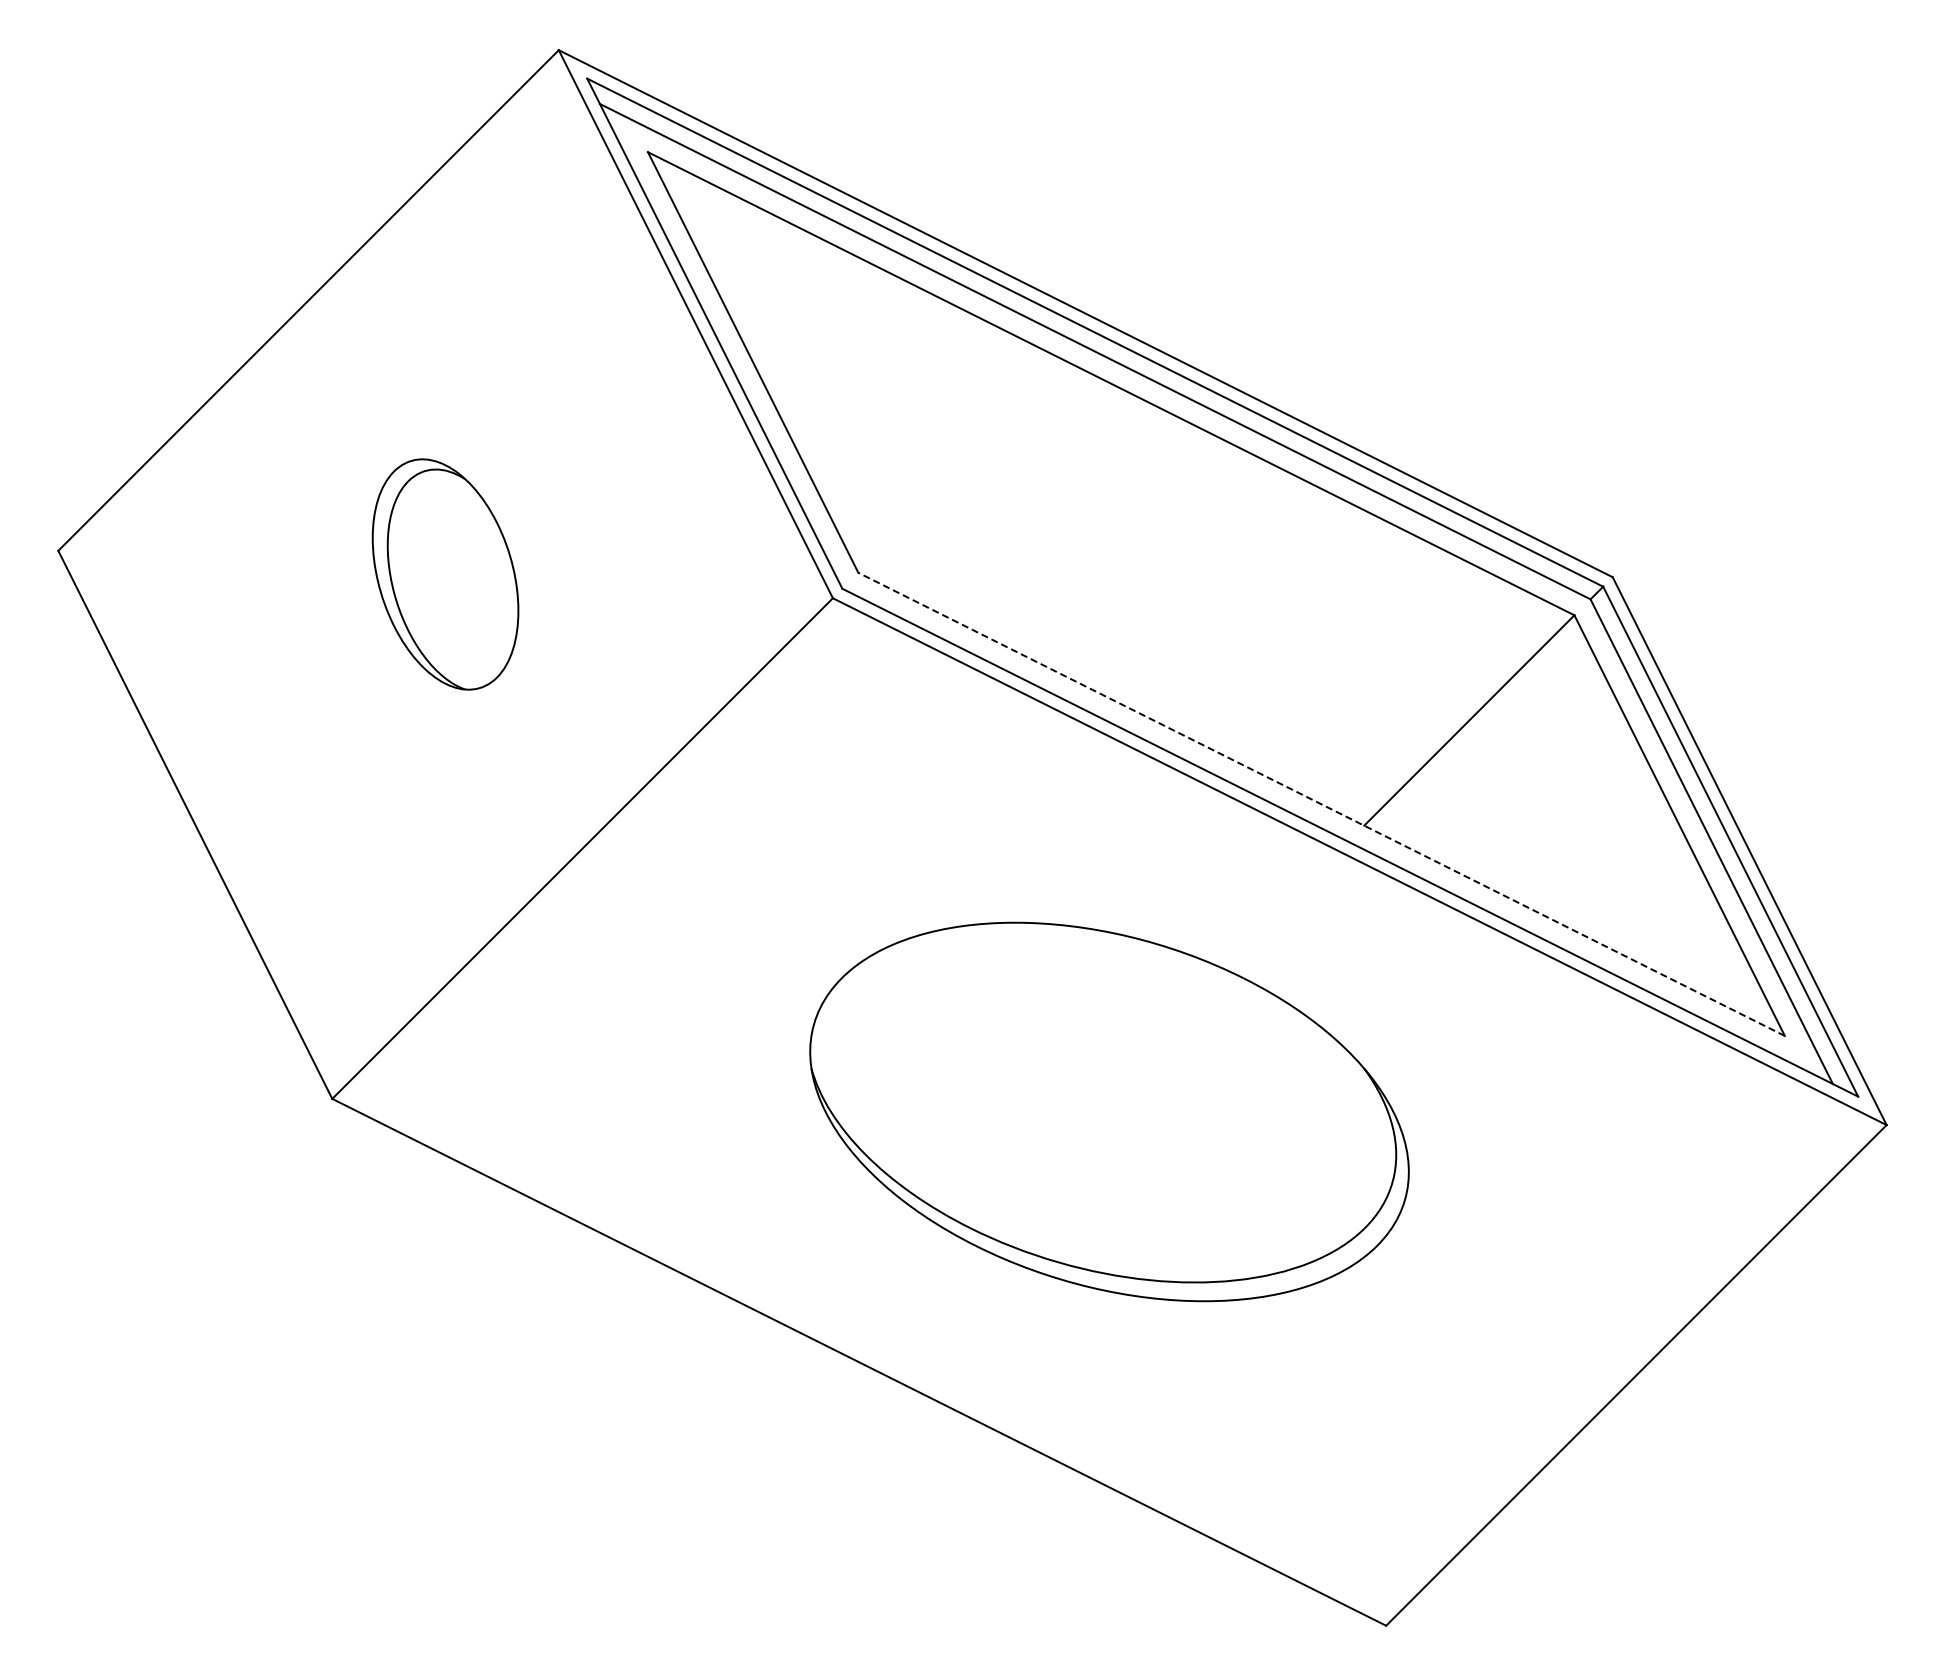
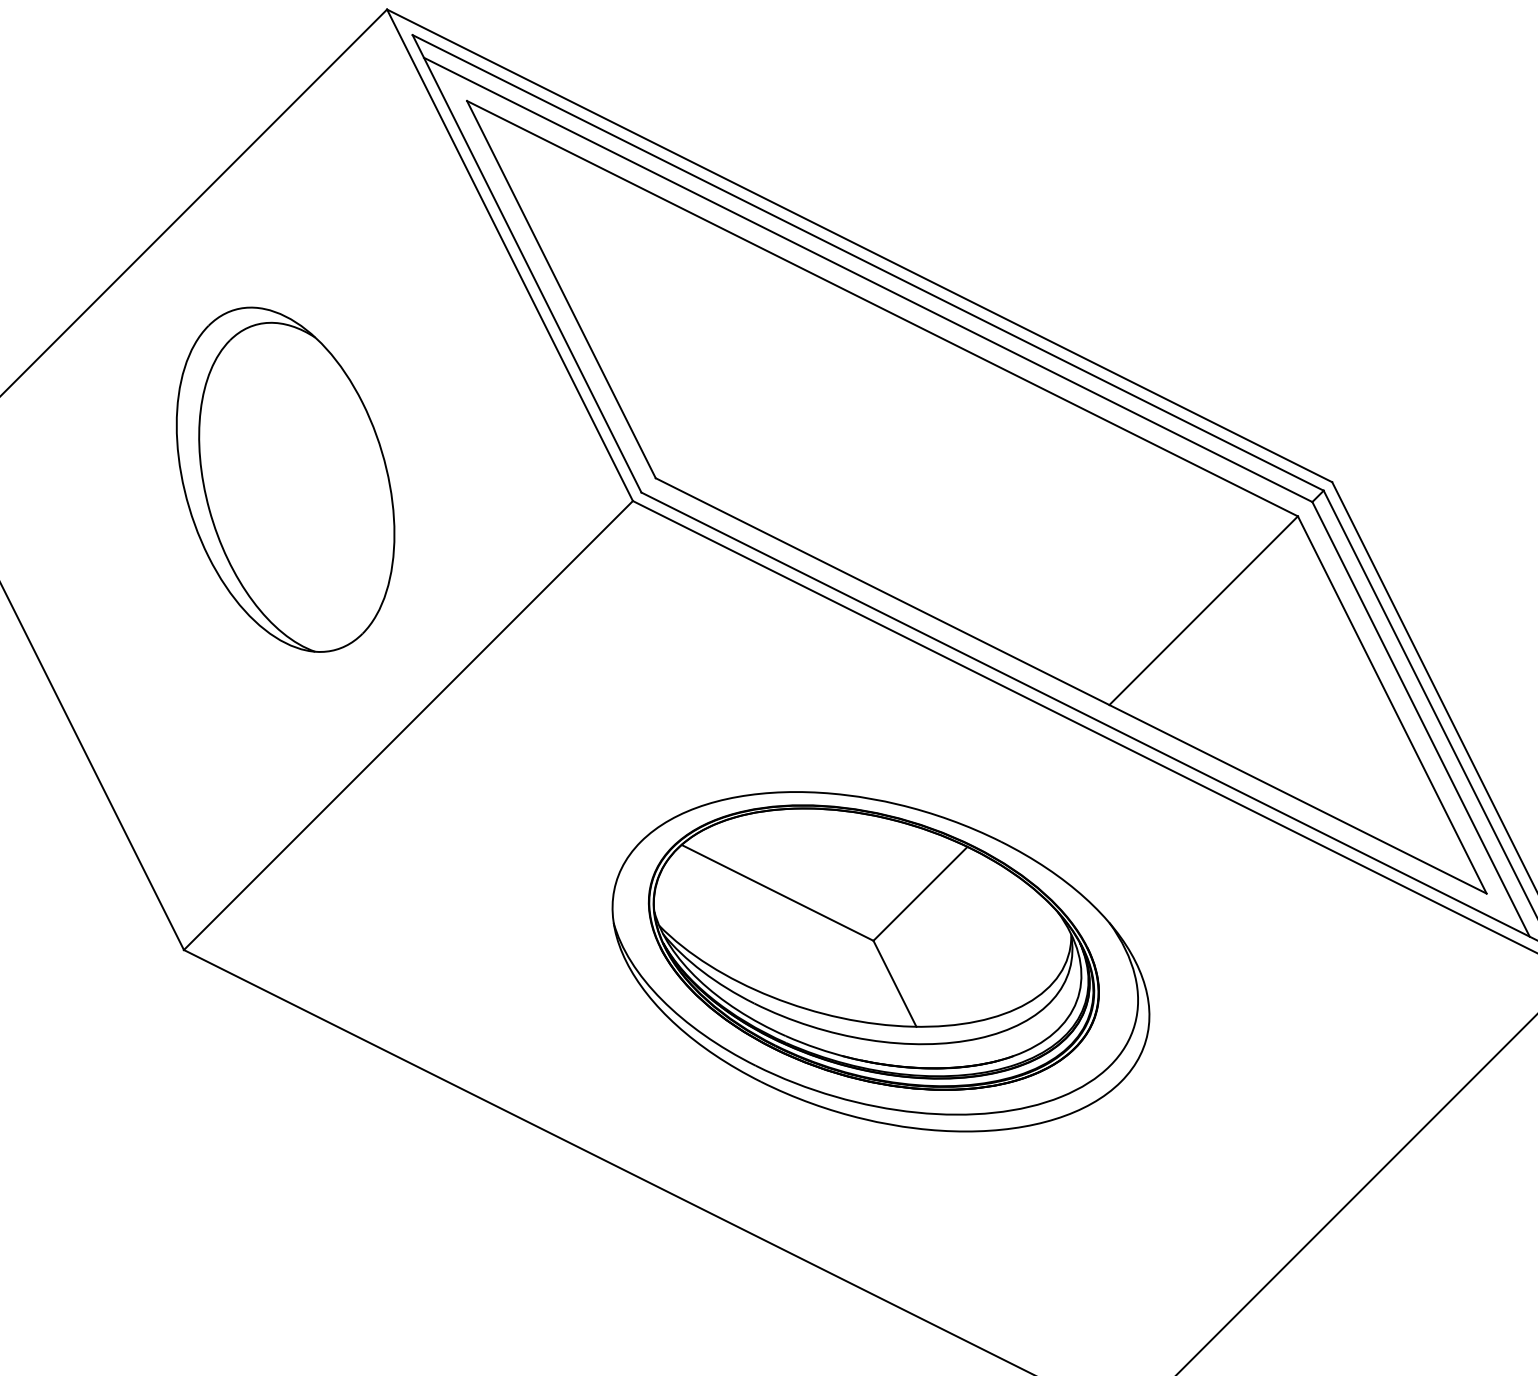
part: (445, 574) -> (285, 479), size x1.67
line: (1321, 804) -> (1071, 686), dashed -> solid
part: (1101, 1095) -> (873, 946), added

